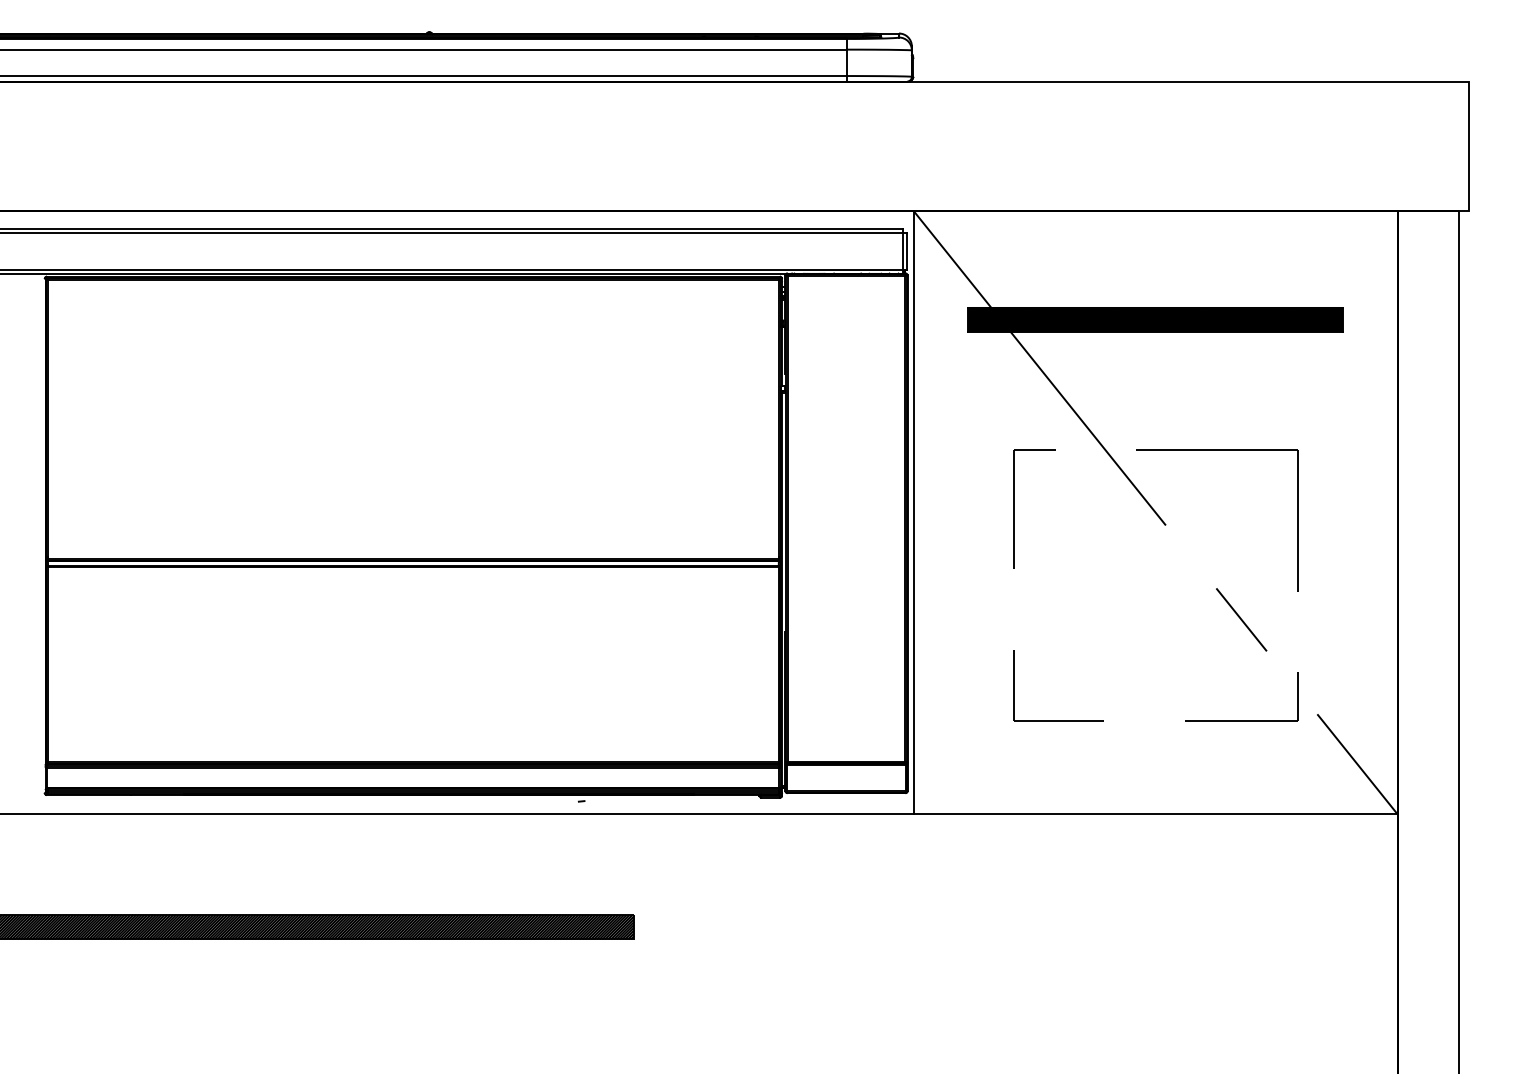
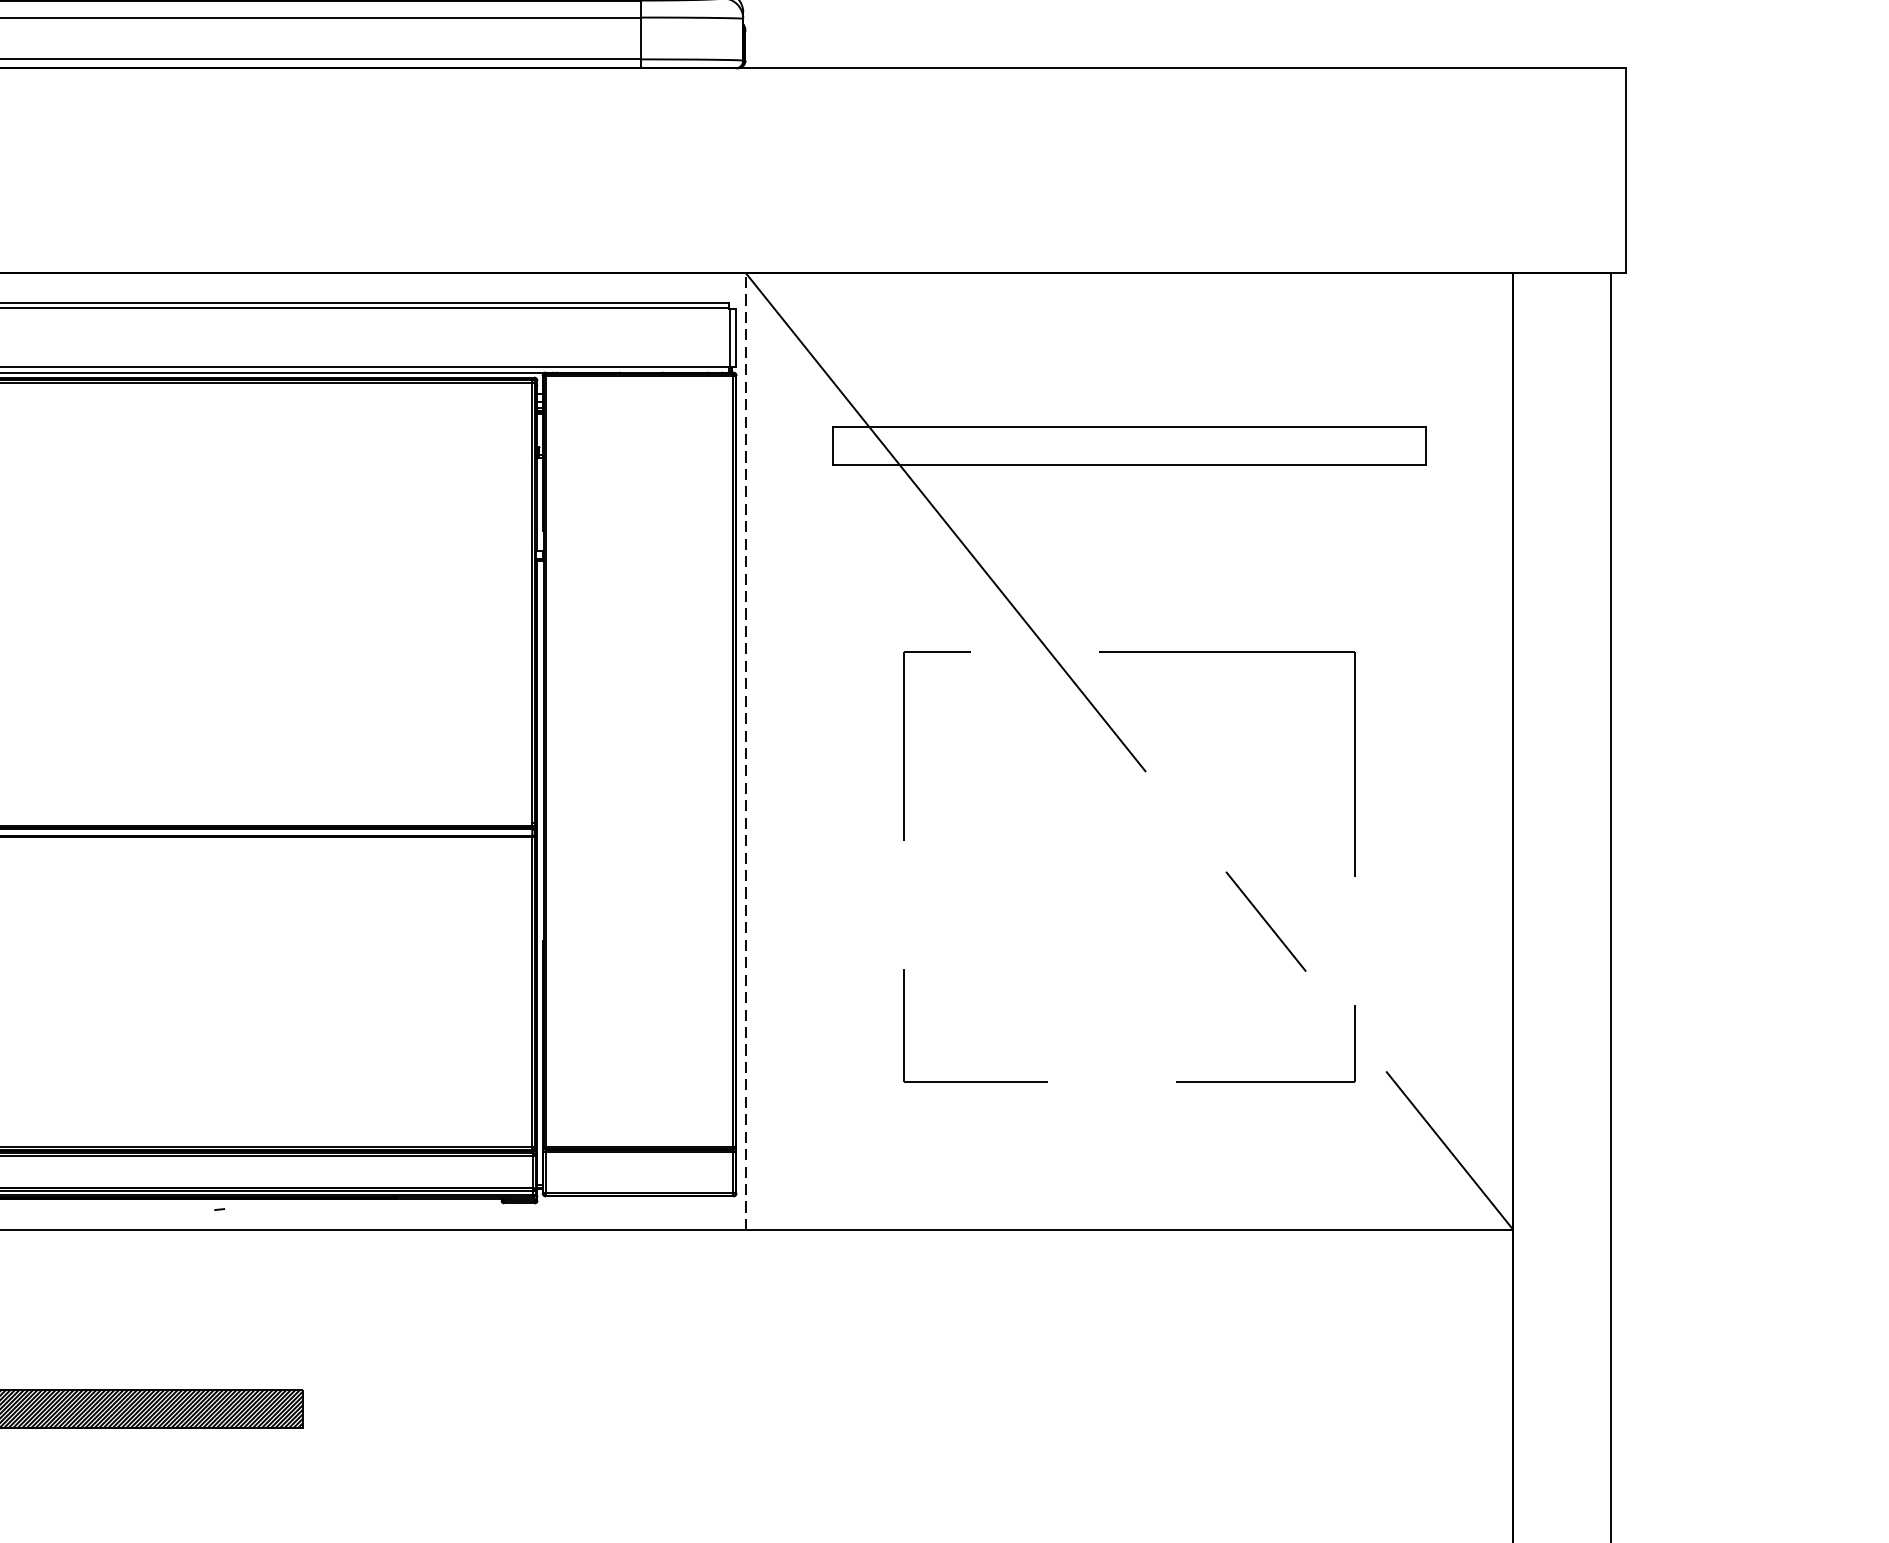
hatch: (1155, 319) -> (1129, 445), removed
line: (913, 512) -> (745, 751), solid -> dashed

